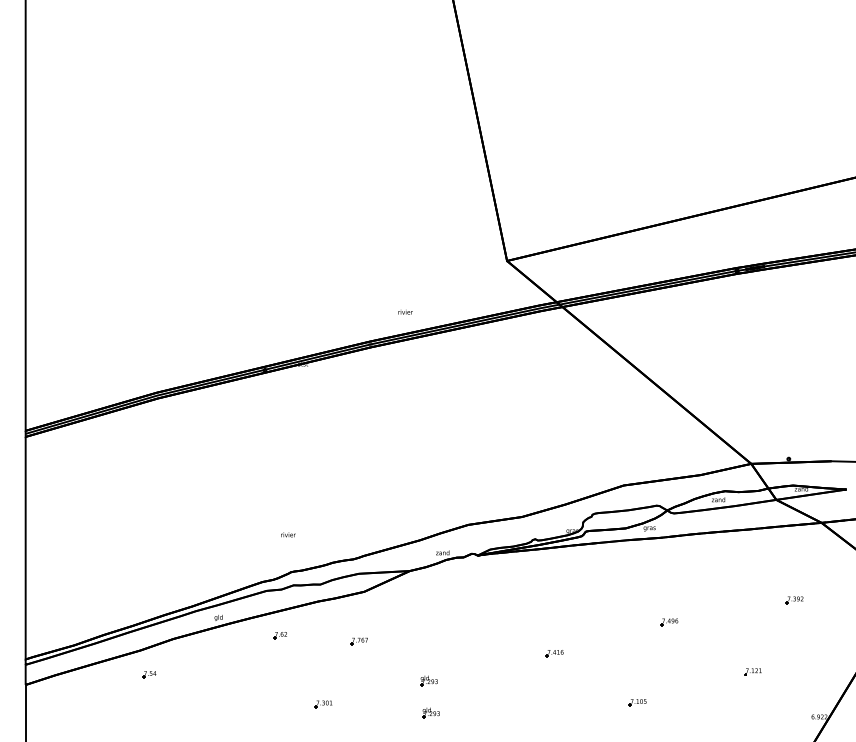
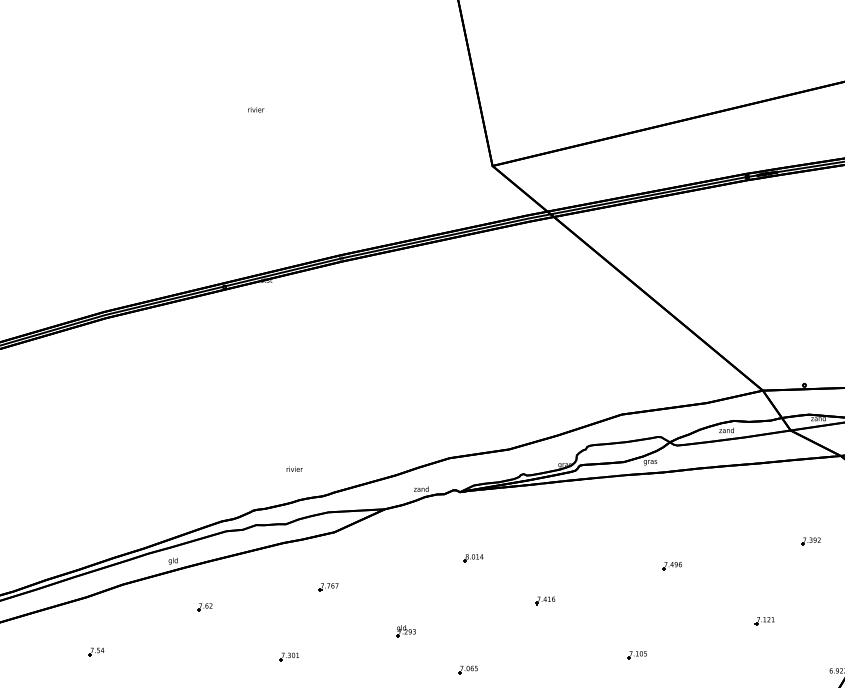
text: (405, 311) -> (256, 108), moved
text: (288, 534) -> (294, 468), moved
part: (489, 615) -> (473, 558), added
part: (279, 635) -> (204, 607), moved
part: (149, 674) -> (96, 651), moved
part: (430, 712) -> (407, 665), removed
part: (484, 716) -> (467, 670), added

